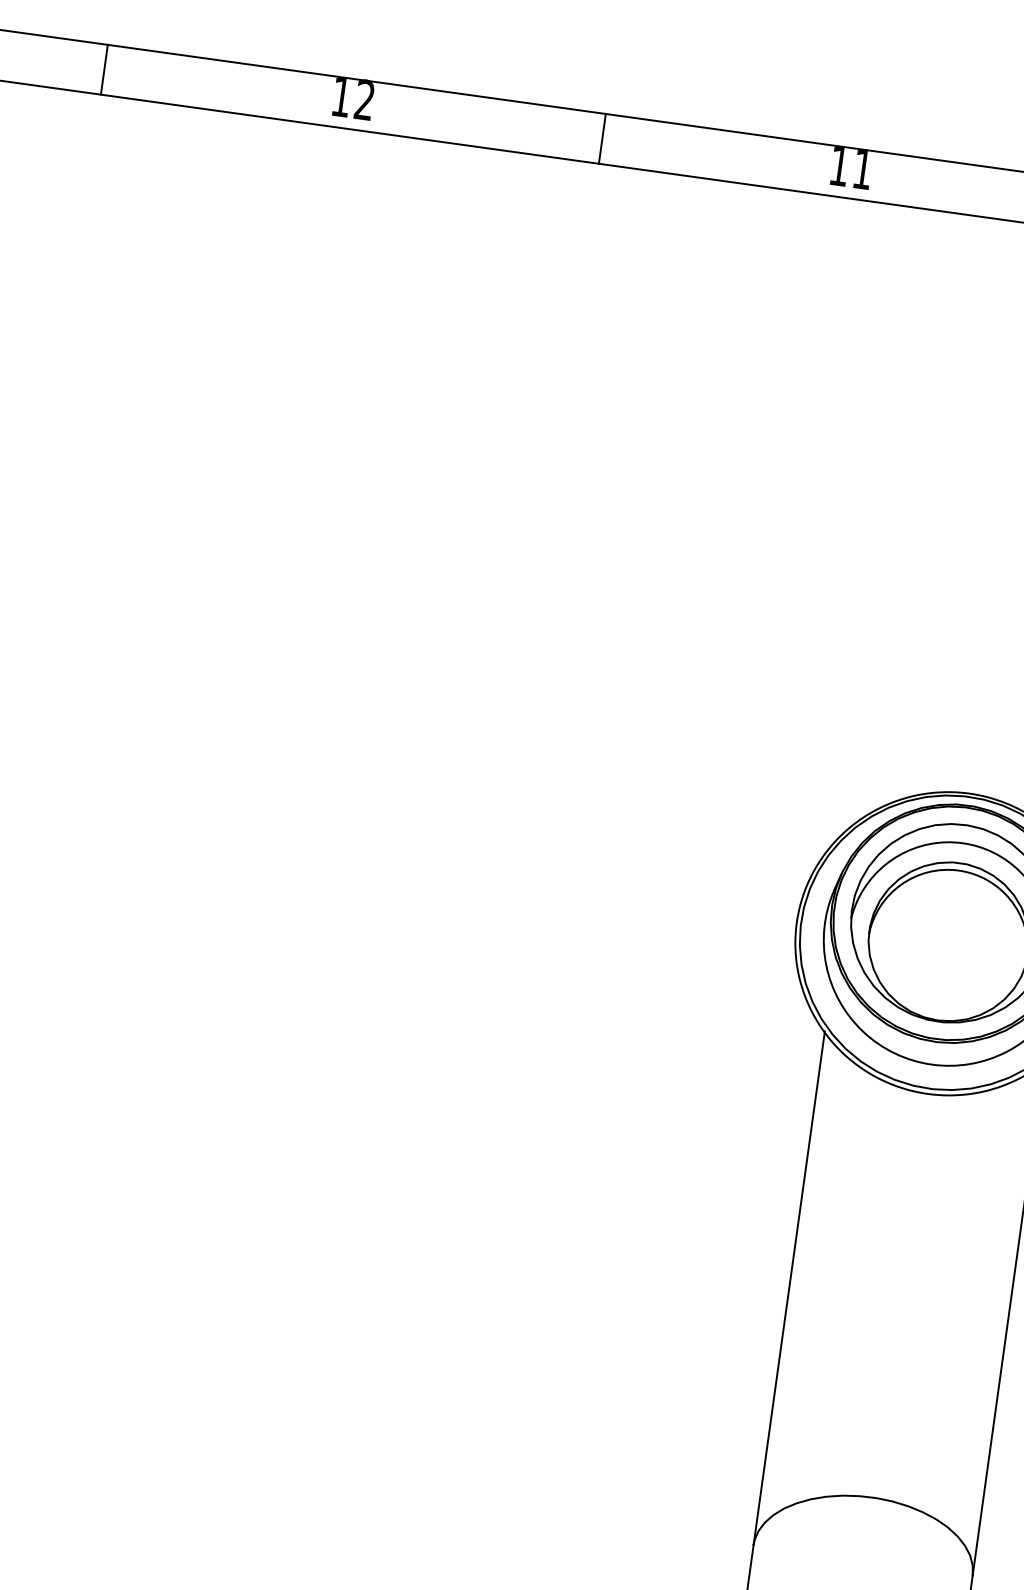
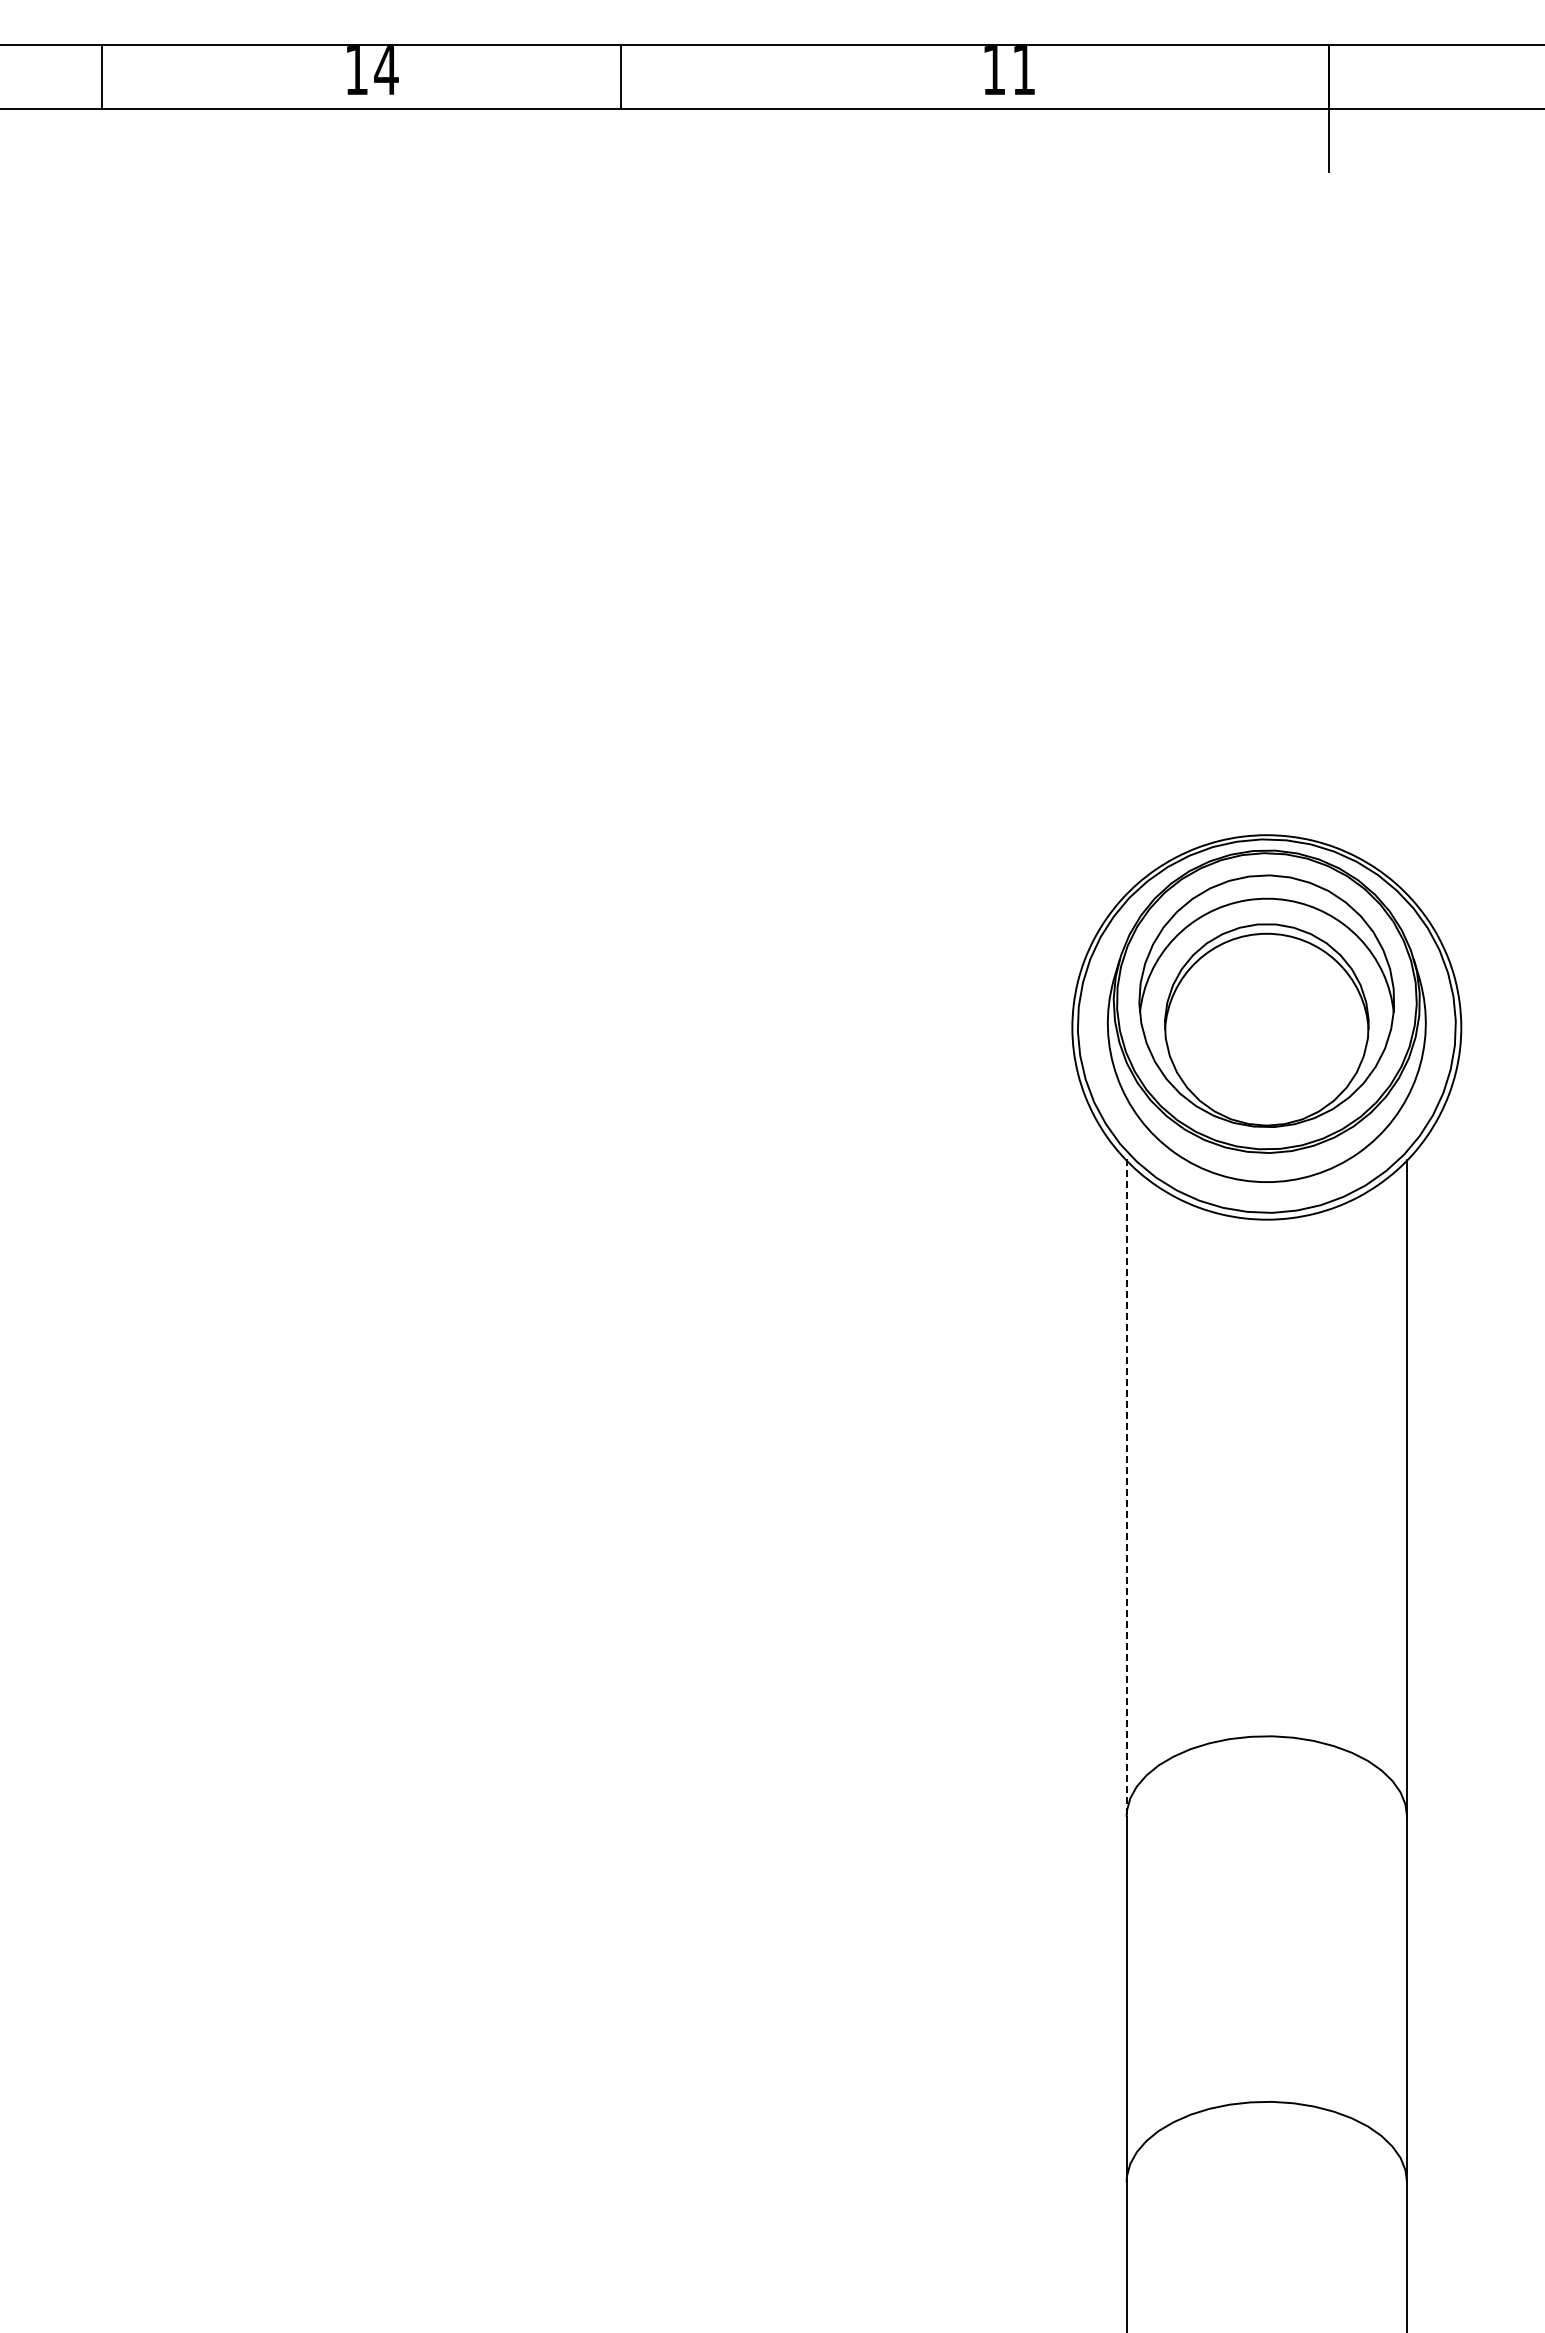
line: (104, 69) -> (102, 76), moved
text: (364, 99) -> (386, 68), 12 -> 14
line: (602, 138) -> (620, 76), moved
line: (789, 1287) -> (1126, 1487), solid -> dashed

